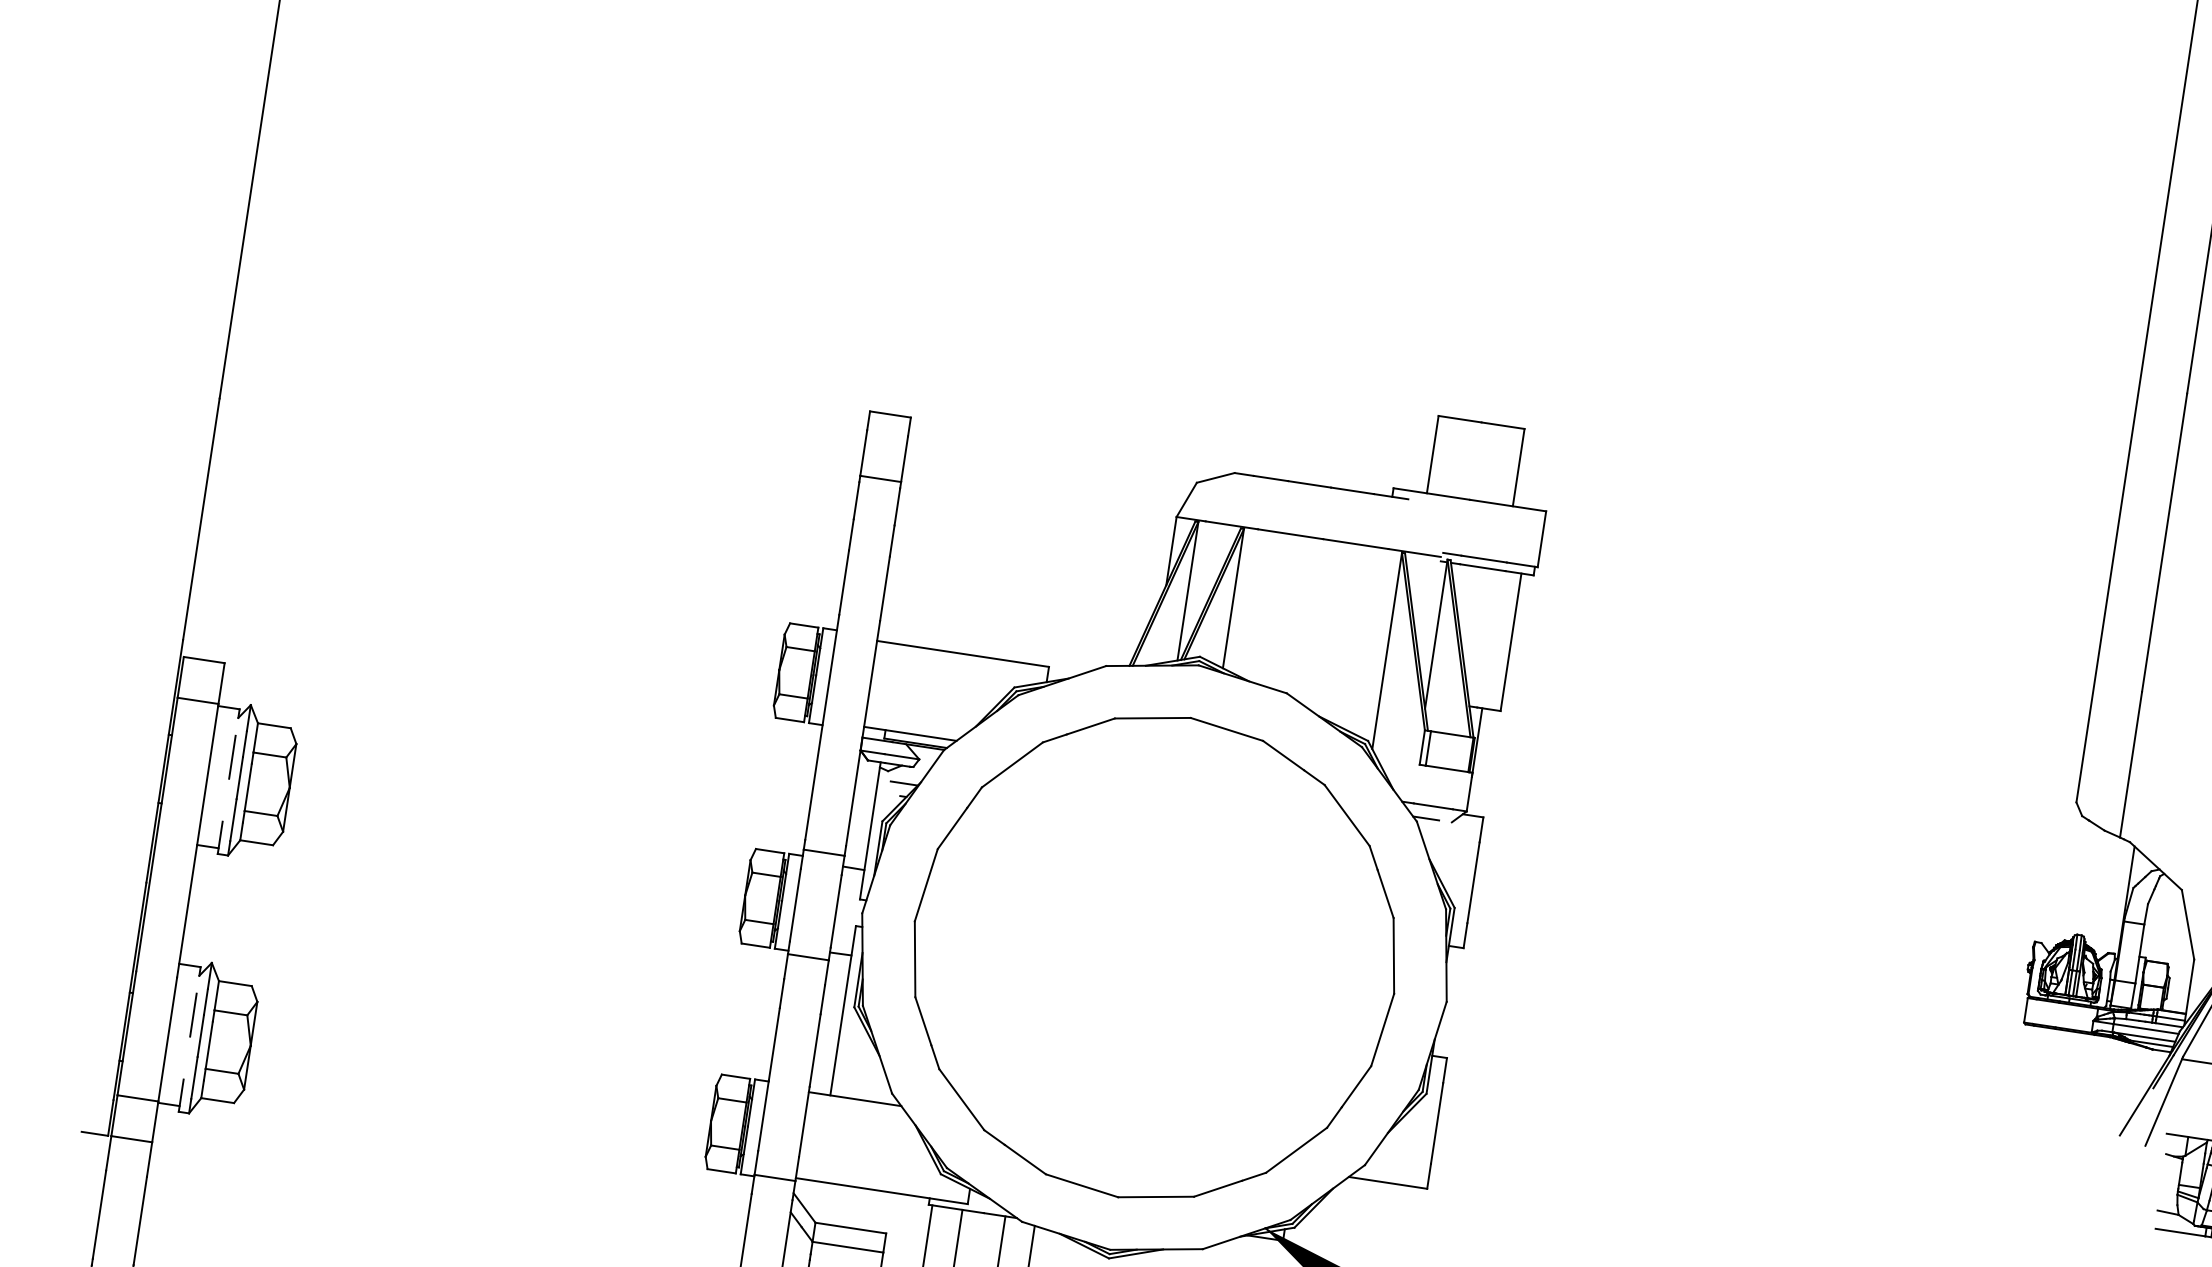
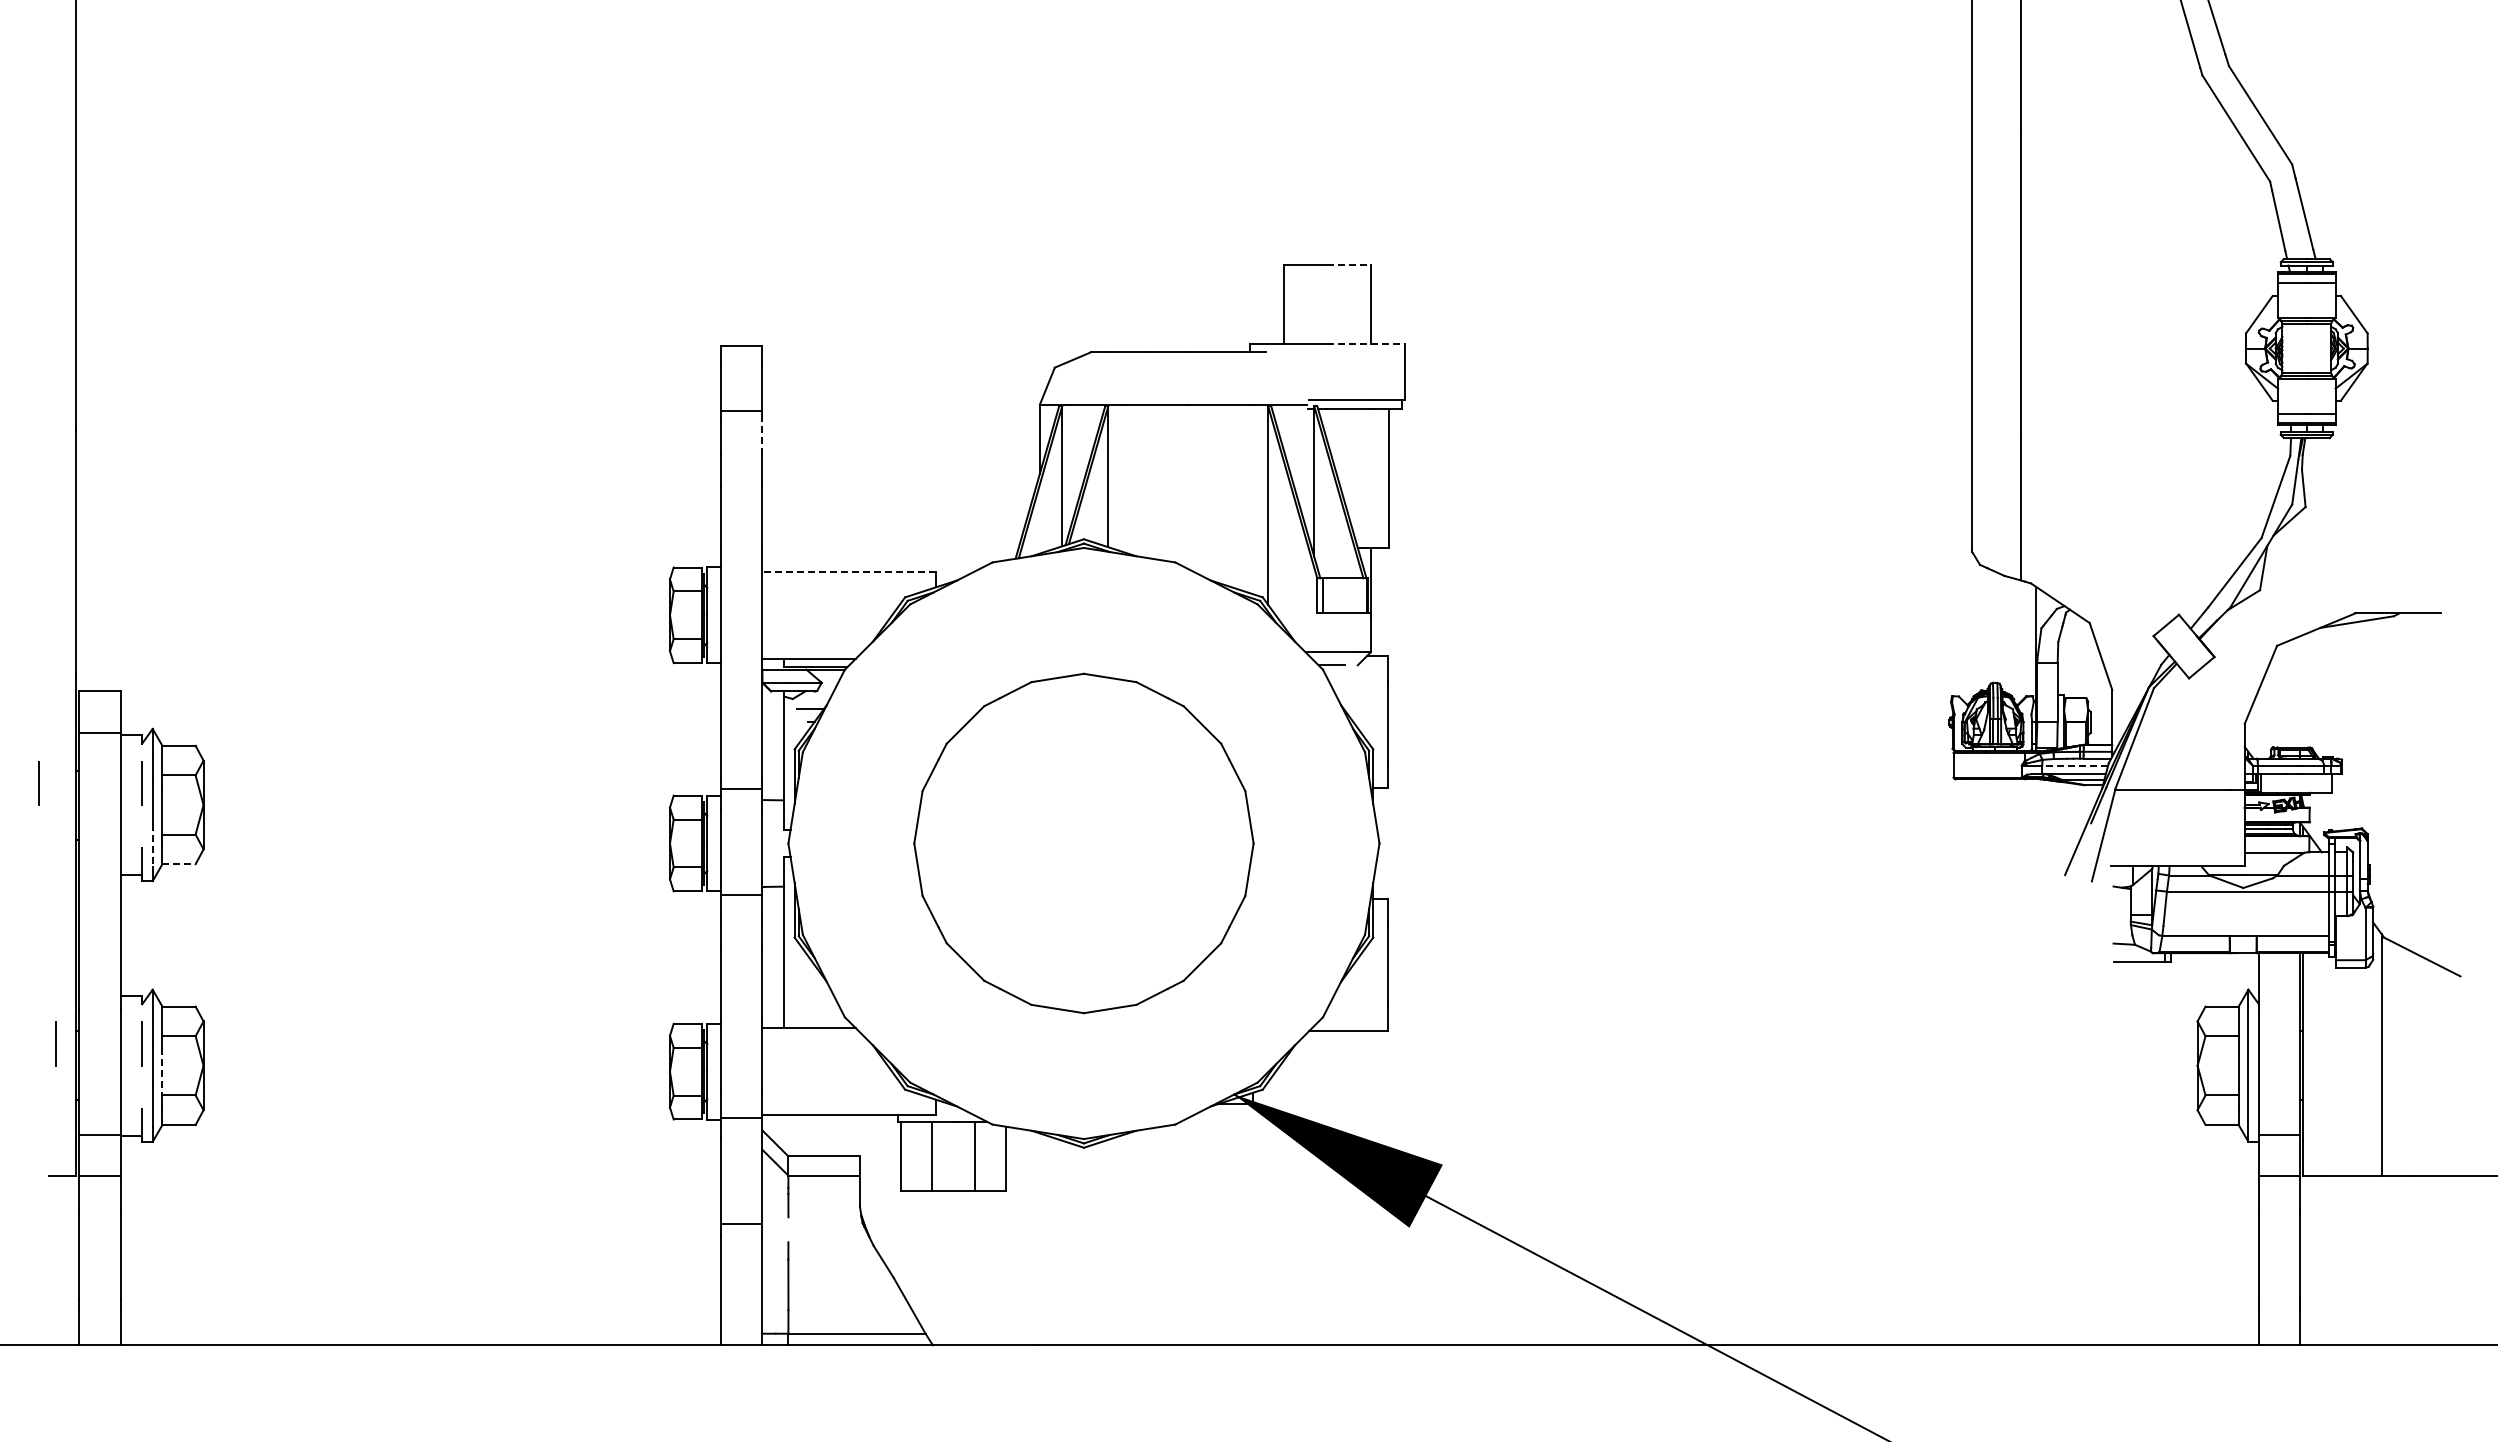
line: (1503, 425) -> (1349, 265), solid -> dashed
line: (1507, 505) -> (1365, 343), solid -> dashed
line: (897, 507) -> (762, 436), solid -> dashed
line: (963, 653) -> (849, 571), solid -> dashed
line: (129, 741) -> (38, 783), added
line: (233, 820) -> (152, 845), solid -> dashed
line: (257, 843) -> (179, 864), solid -> dashed
part: (1154, 957) -> (1083, 843), size x0.7
line: (107, 1001) -> (55, 1043), added
line: (2146, 1028) -> (2075, 765), solid -> dashed
line: (209, 1045) -> (162, 1071), solid -> dashed

